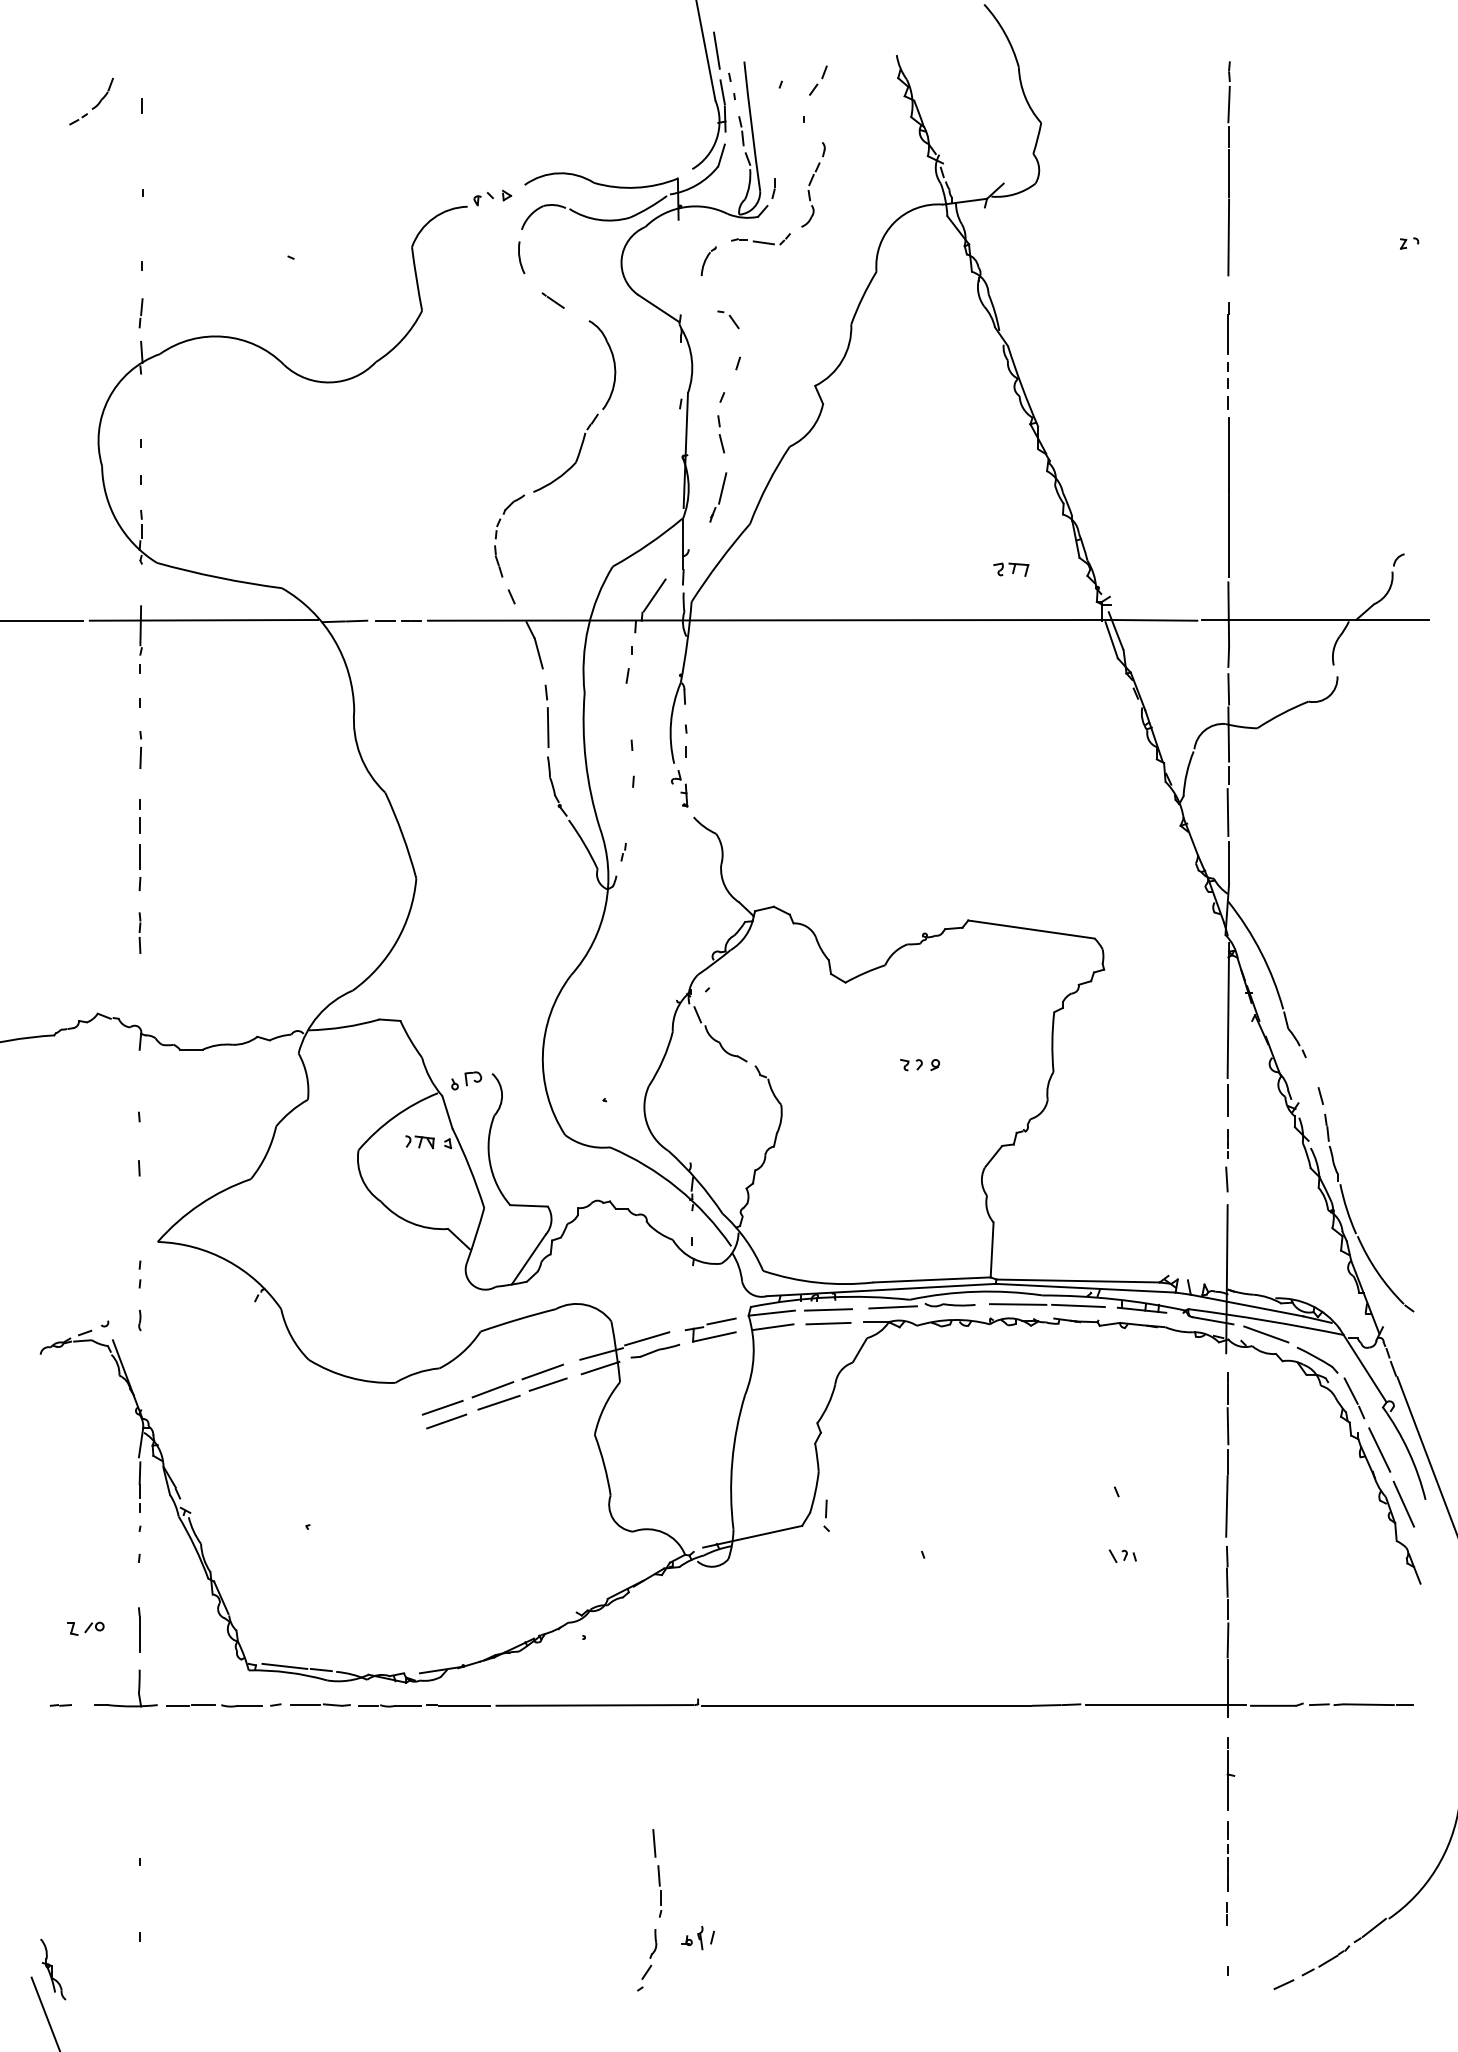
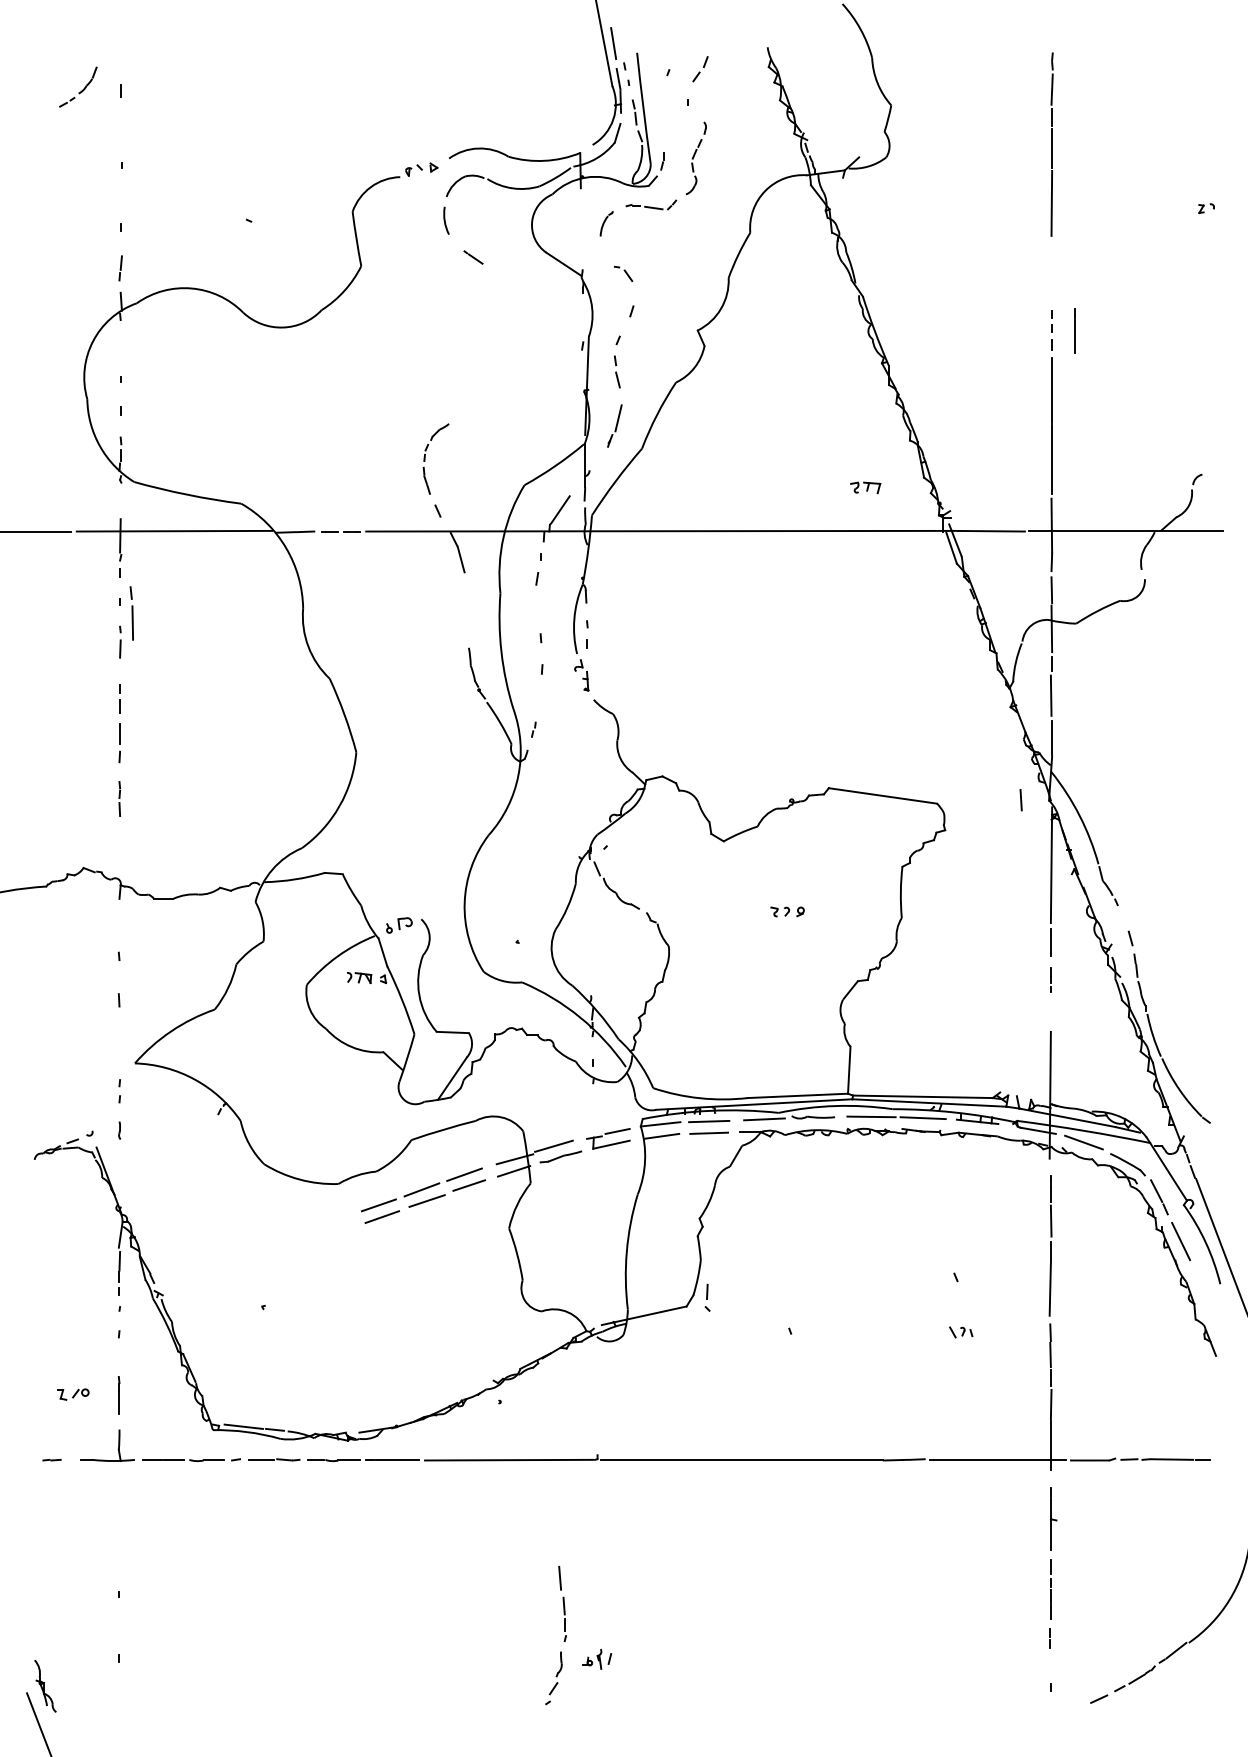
line: (1228, 328) -> (1074, 331), moved
part: (592, 420) -> (507, 360), removed
part: (546, 715) -> (131, 612), moved
line: (1226, 1179) -> (1020, 800), moved
line: (1403, 1503) -> (1201, 1287), removed

